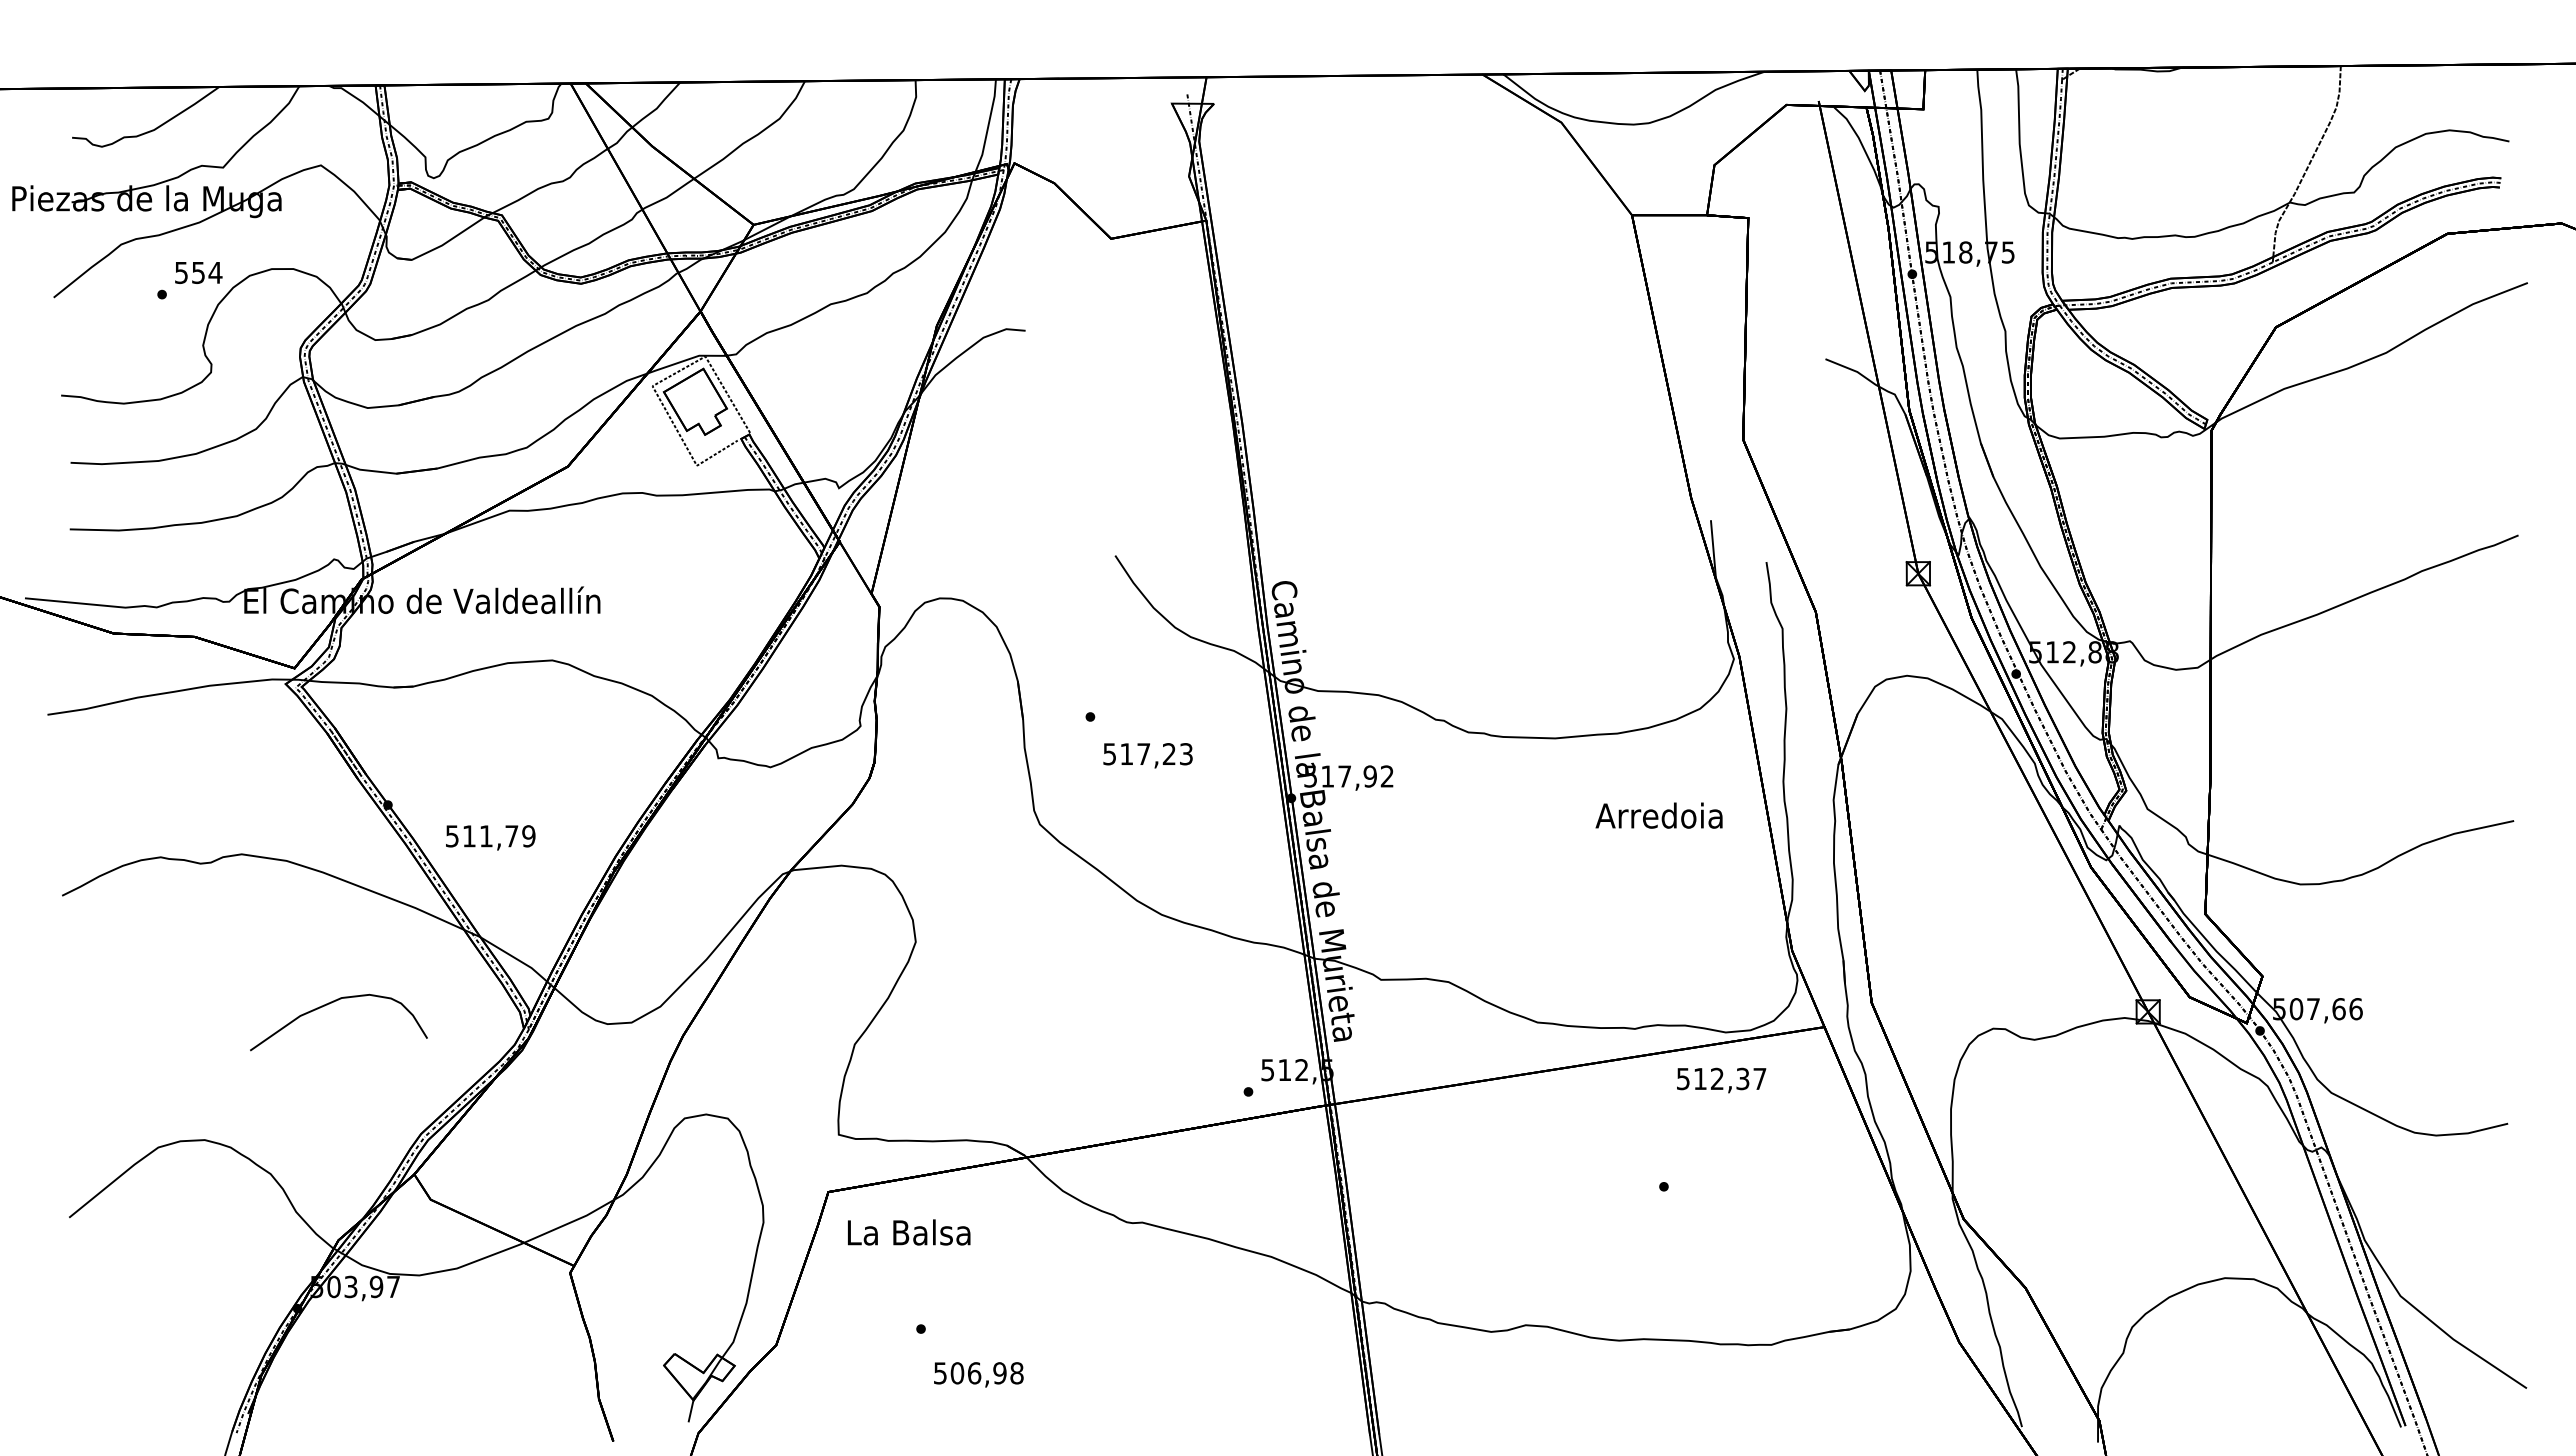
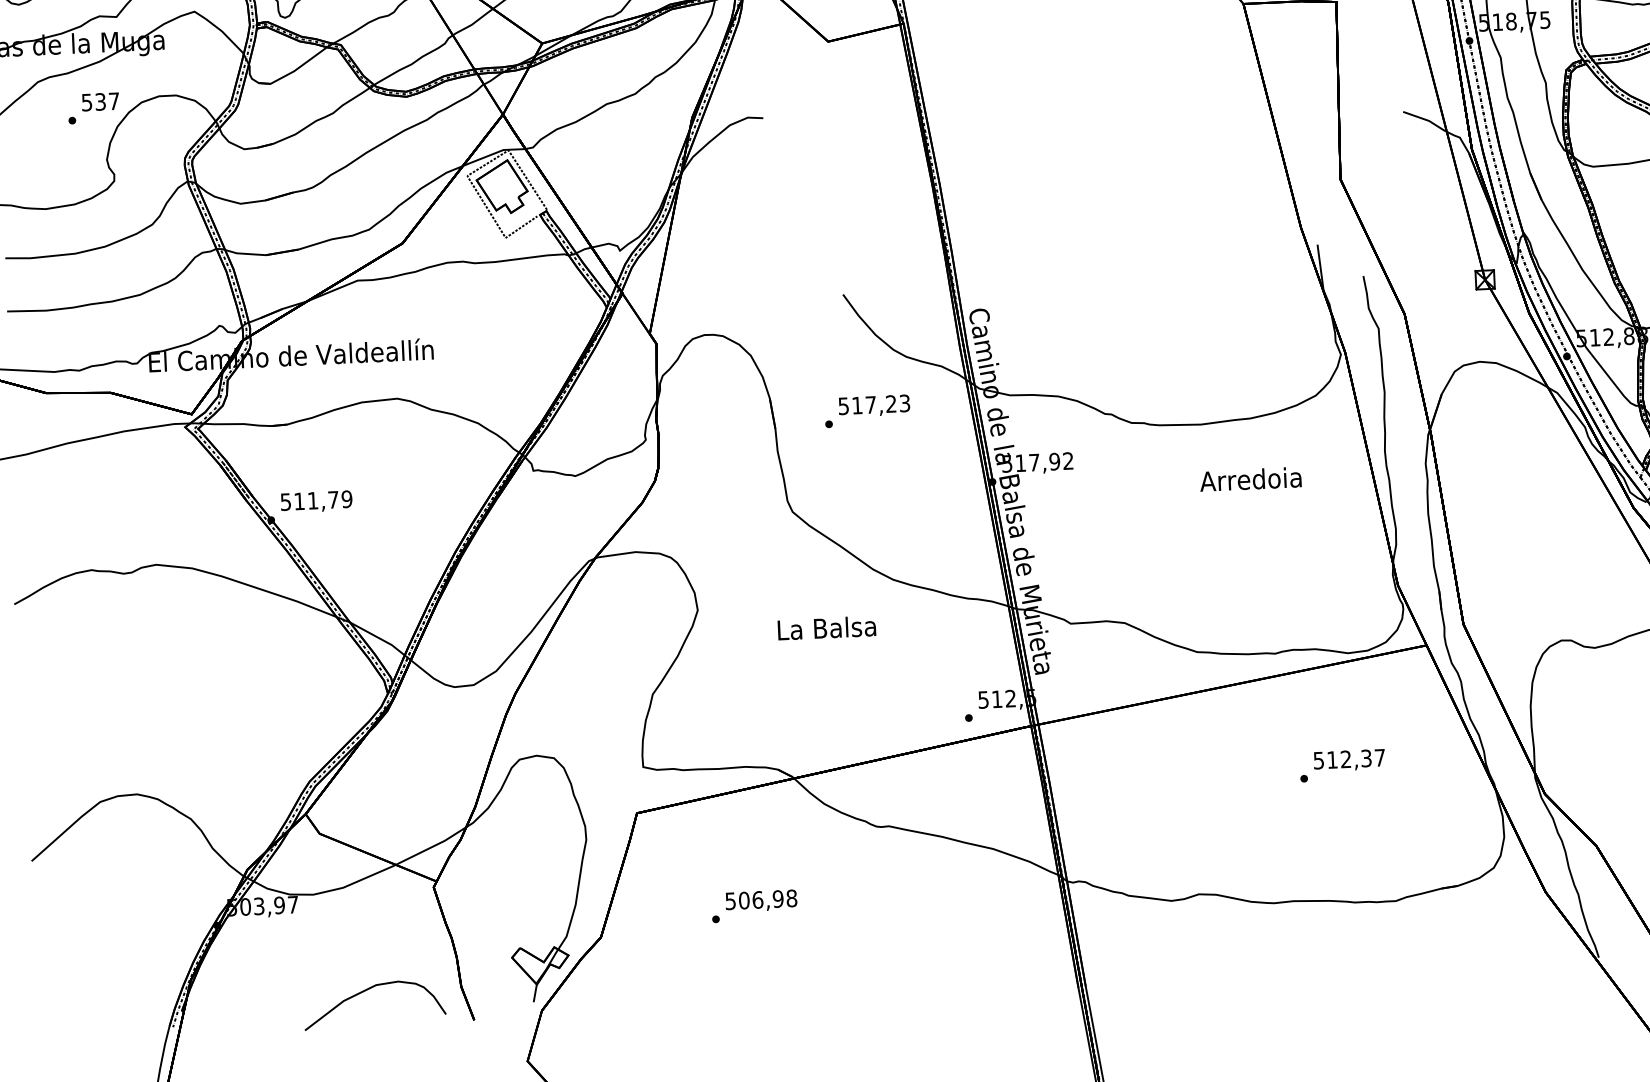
text: (207, 272) -> (107, 101), 554 -> 537
text: (1147, 755) -> (873, 405), moved
text: (1658, 815) -> (1250, 479), moved
text: (490, 837) -> (316, 501), moved
curve: (329, 1004) -> (366, 990), moved
text: (1721, 1080) -> (1349, 760), moved
text: (909, 1232) -> (827, 628), moved
text: (978, 1374) -> (761, 900), moved

